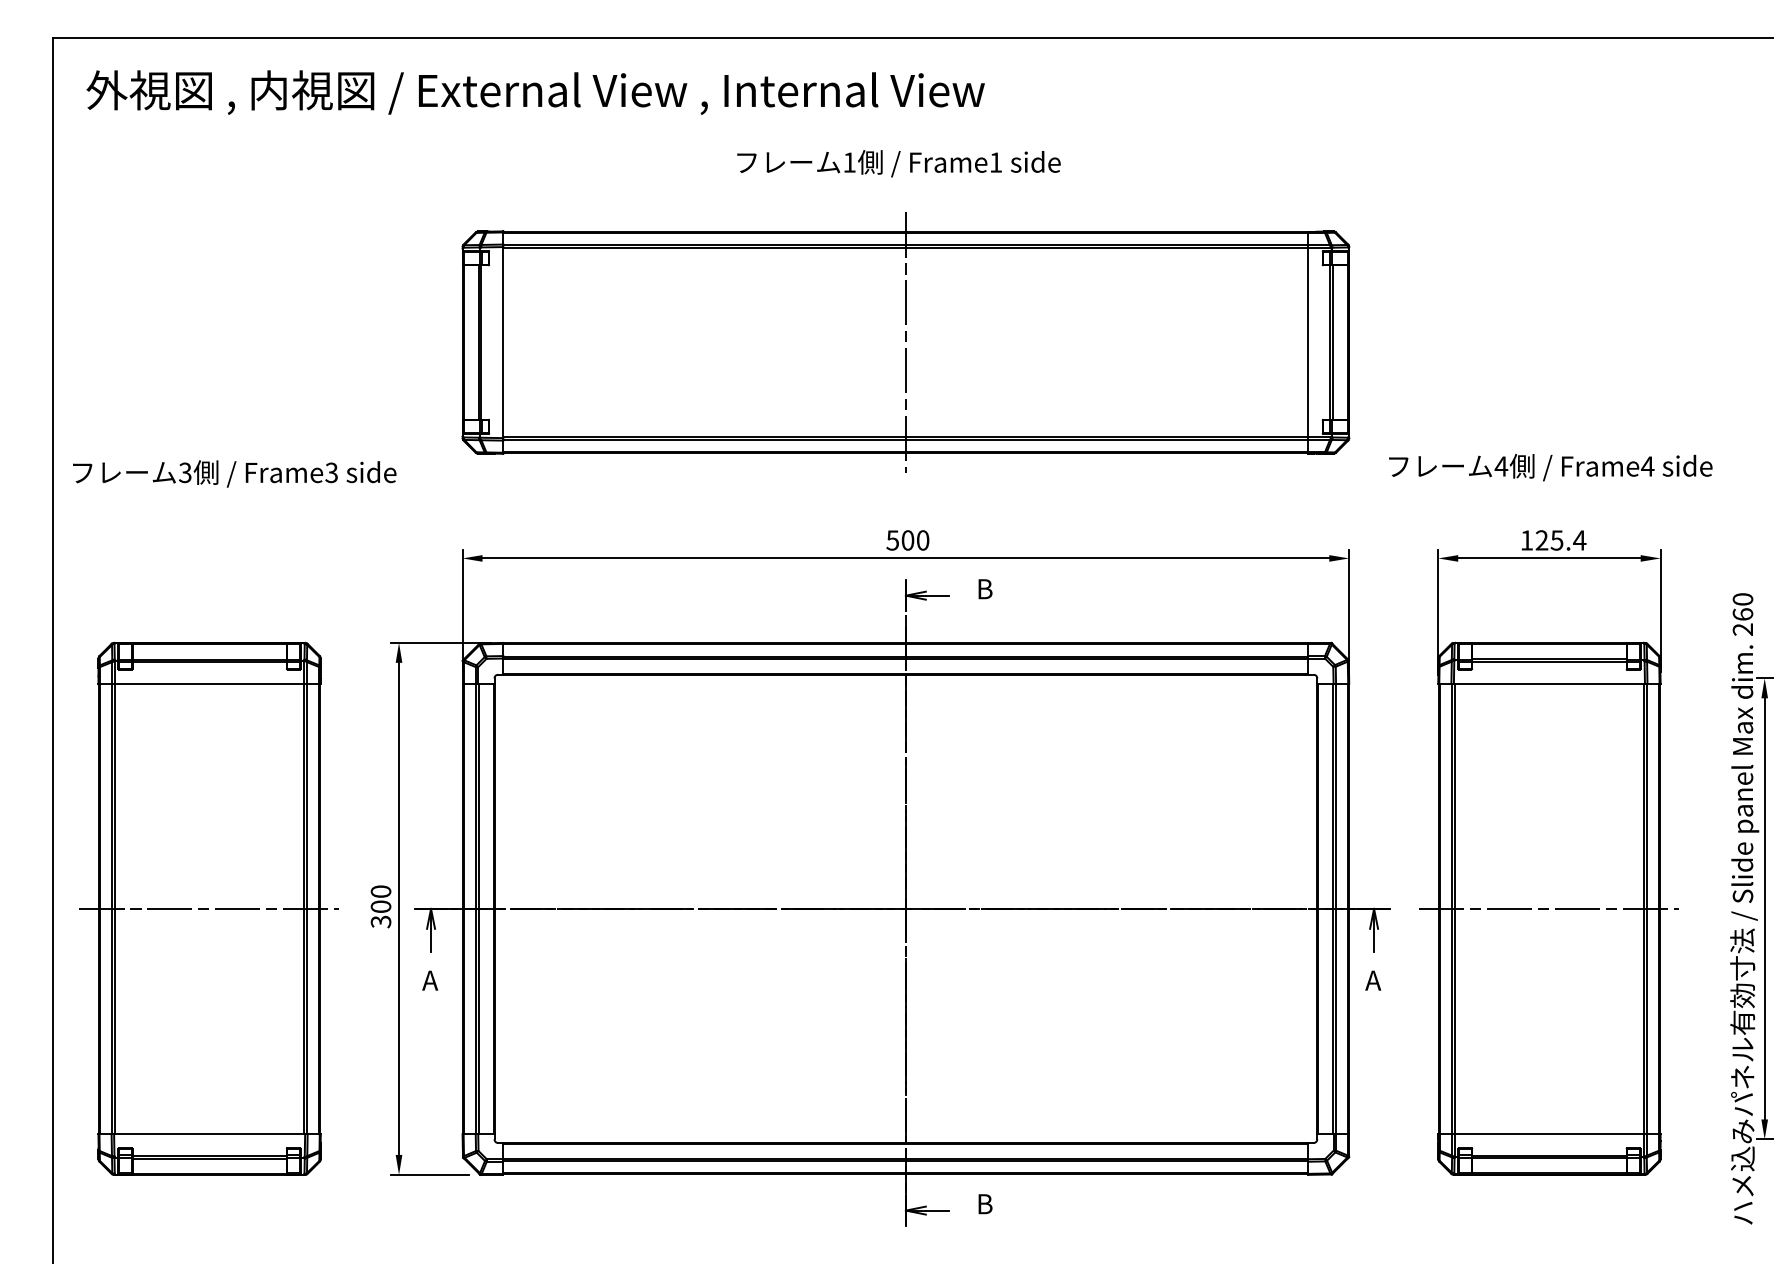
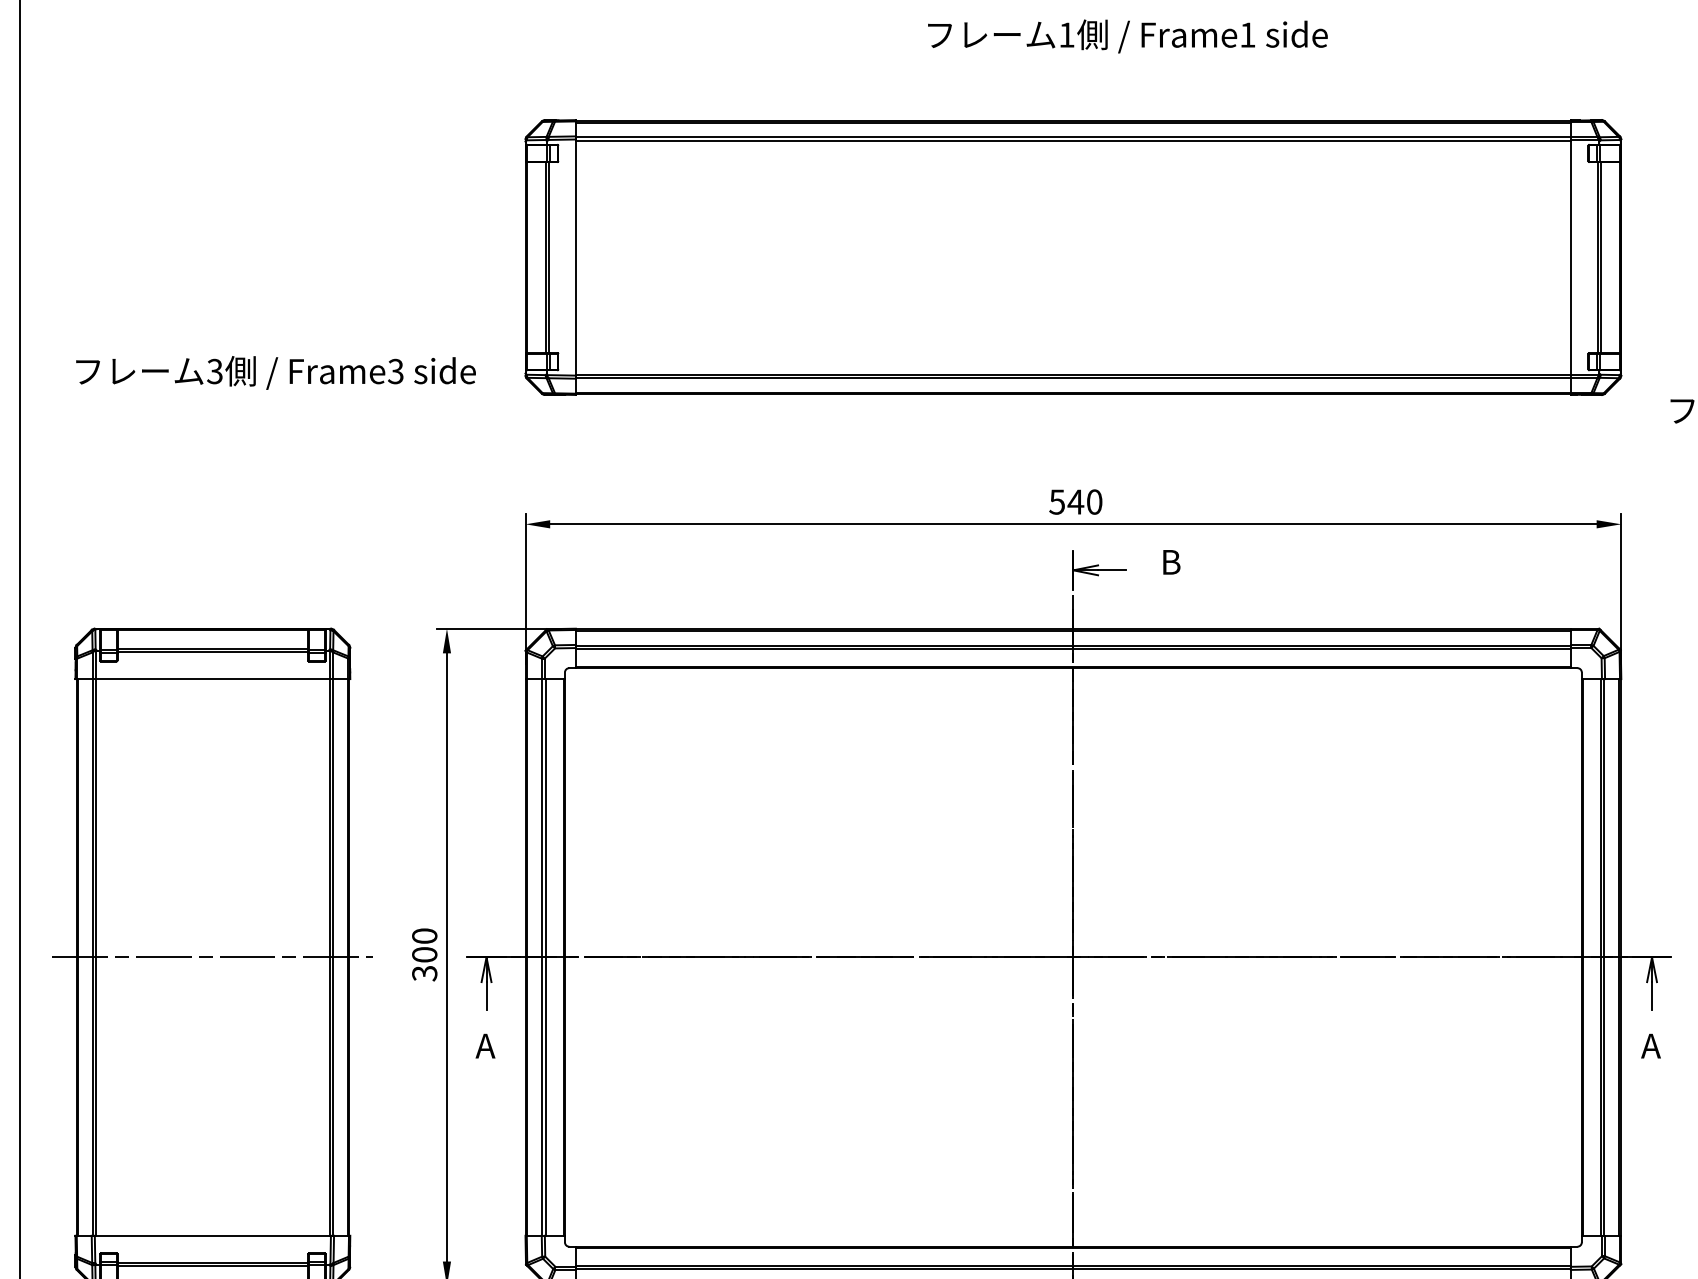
text: (898, 163) -> (1127, 36), moved
line: (905, 342) -> (1072, 257), removed
text: (234, 473) -> (275, 372), moved
text: (907, 540) -> (1075, 502), 500 -> 540

